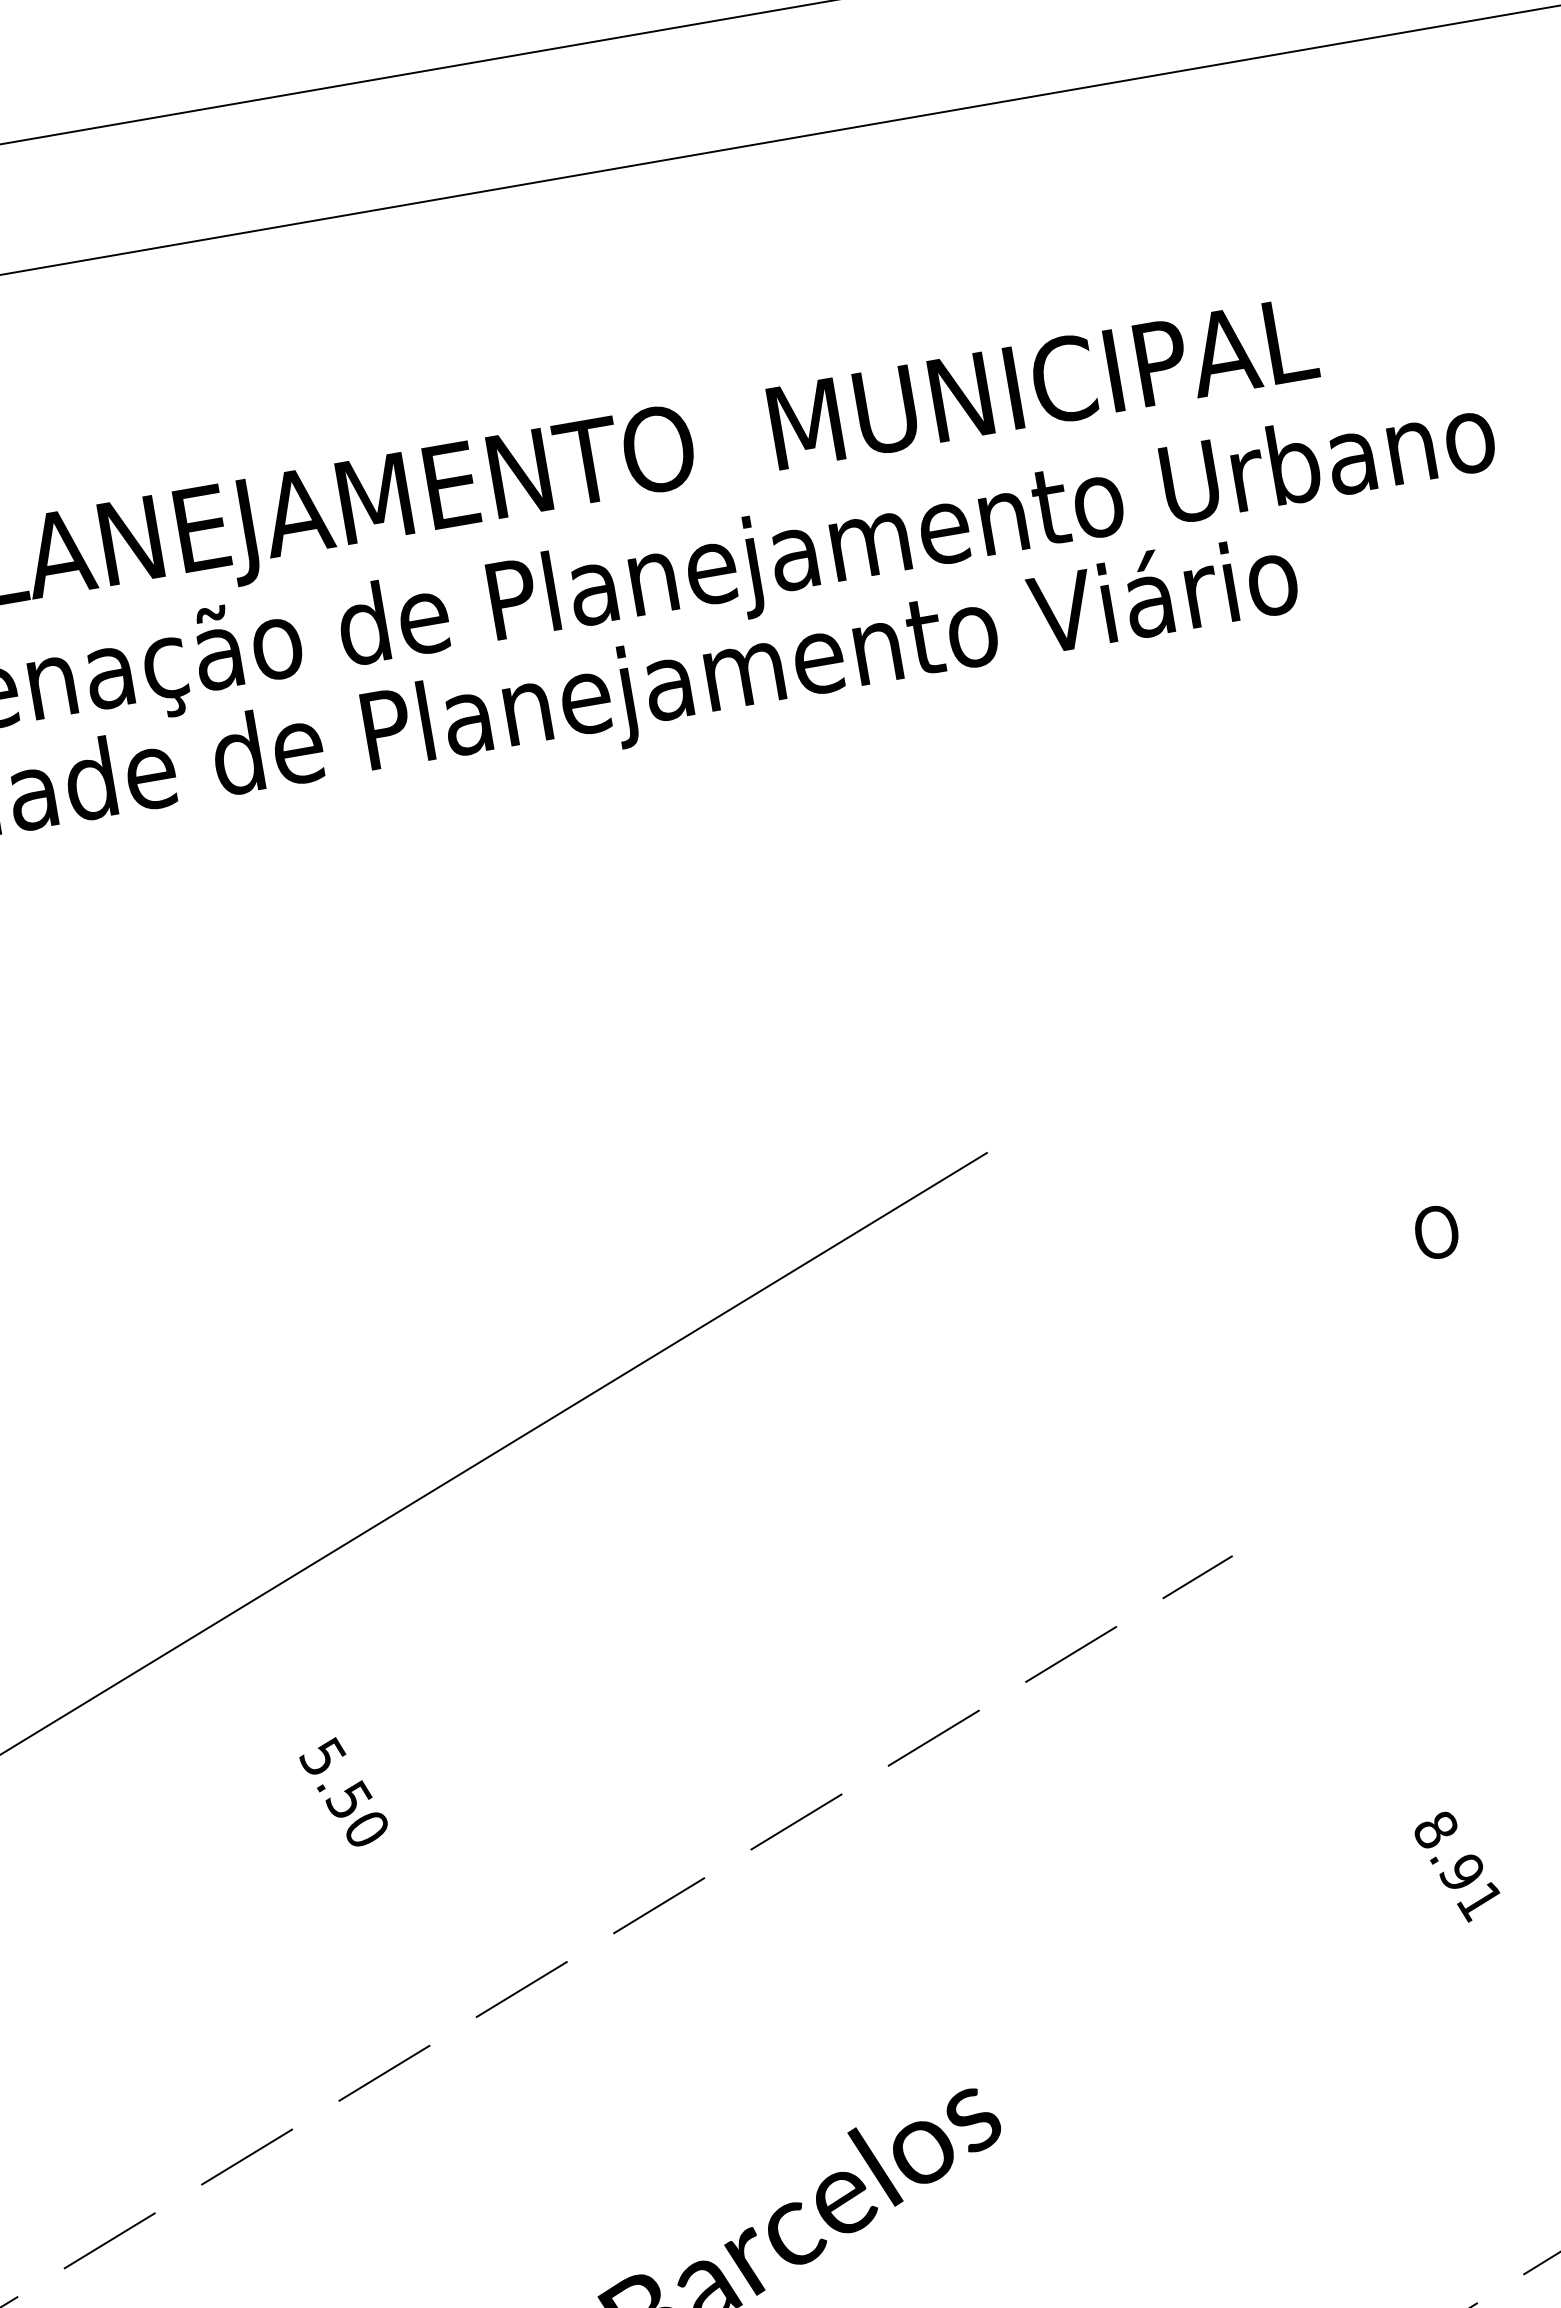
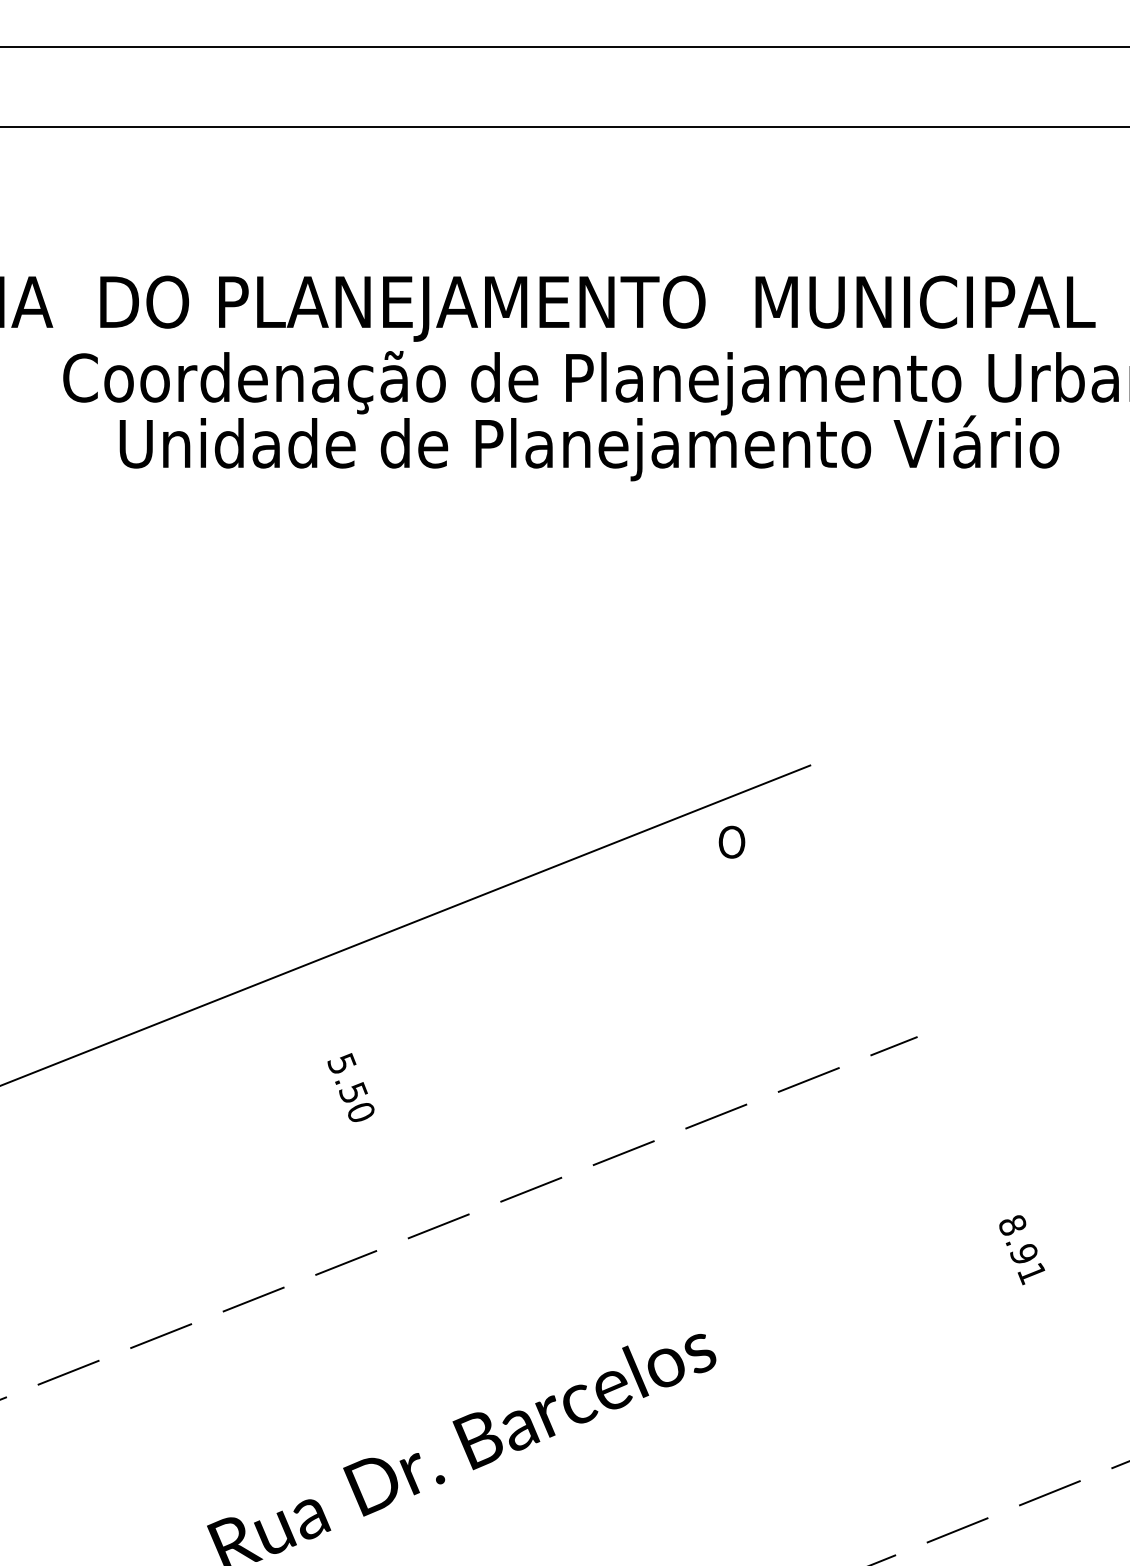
text: (1435, 1231) -> (731, 841), moved

